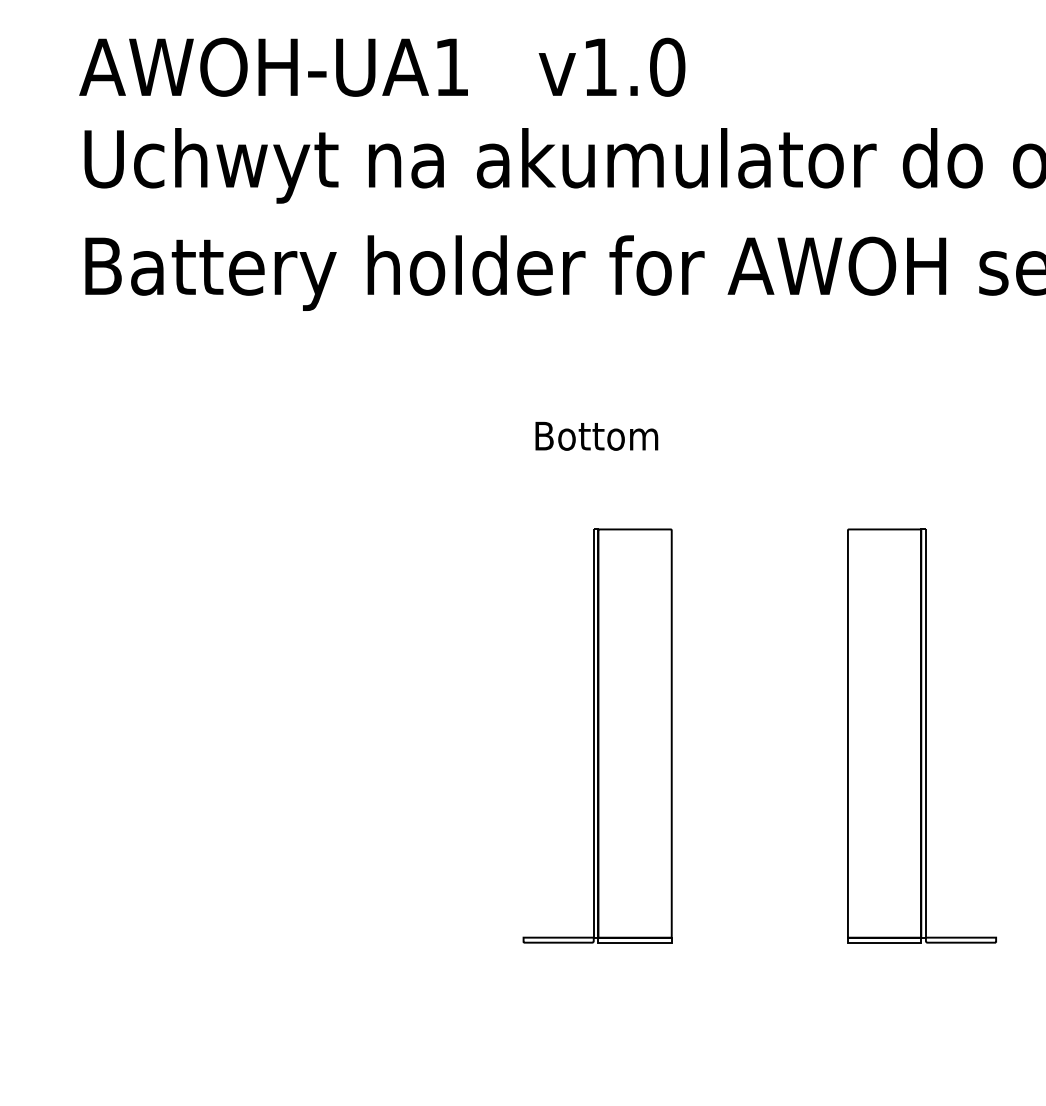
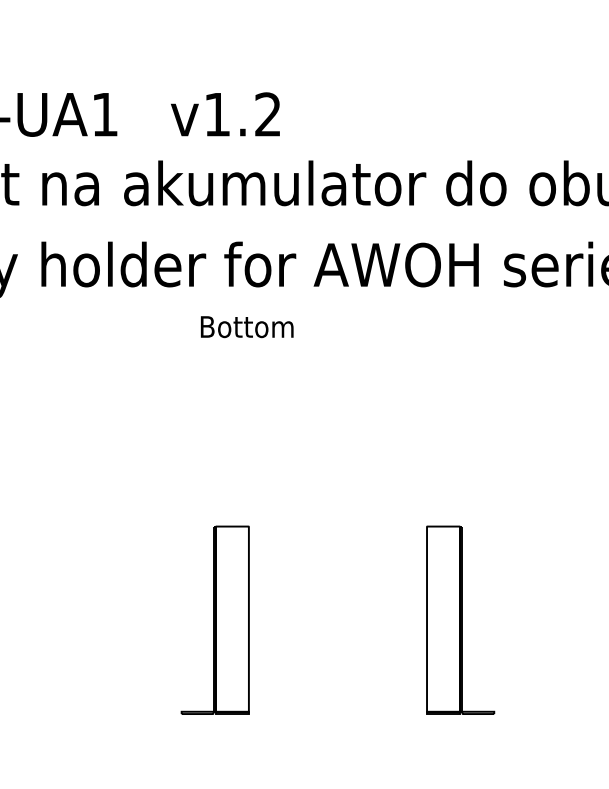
text: (667, 66) -> (268, 114), v1.0 -> v1.2
text: (596, 436) -> (246, 327), moved
part: (597, 735) -> (215, 619), size x0.6
part: (921, 735) -> (460, 619), size x0.6

